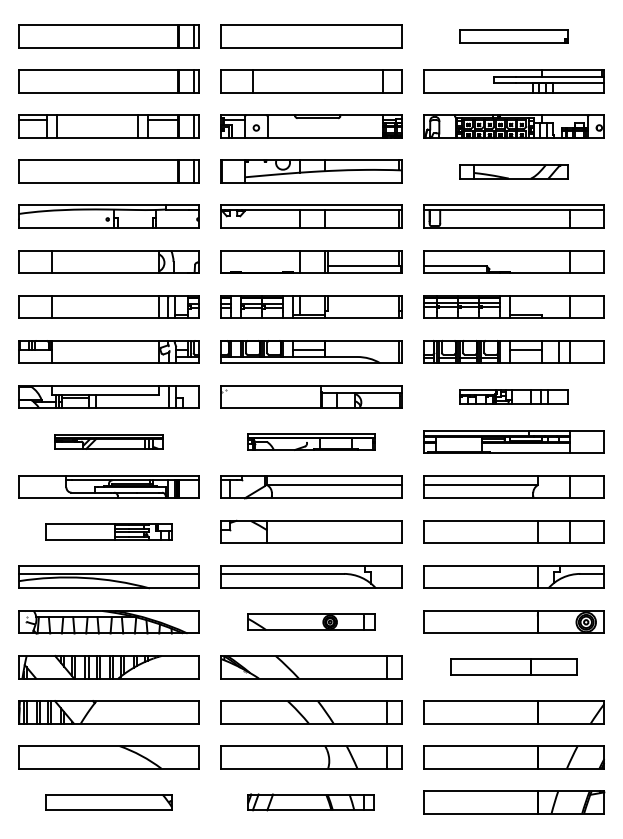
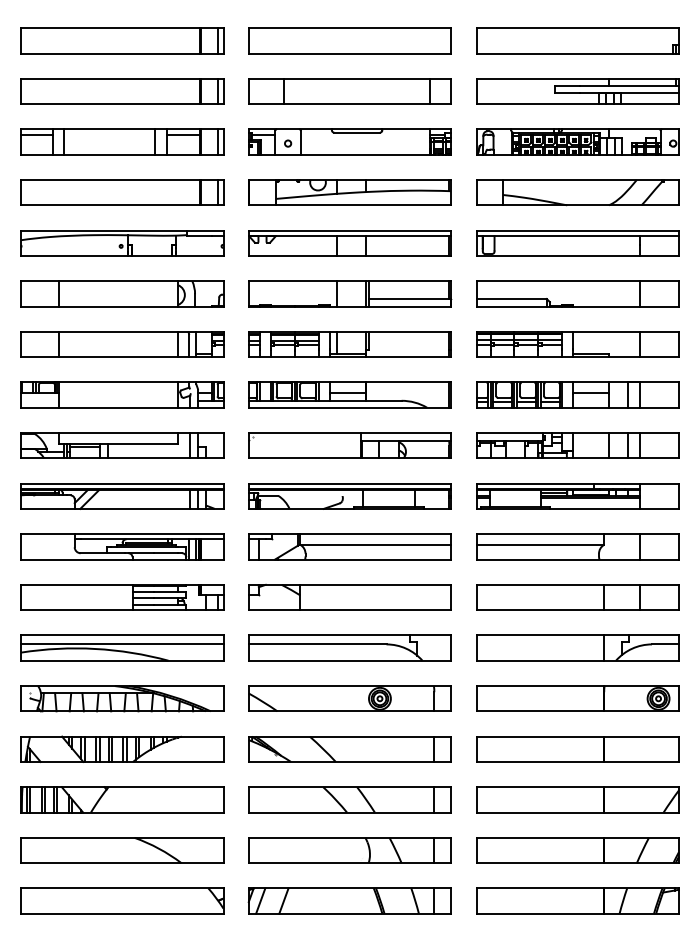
part: (514, 36) -> (577, 40), size x1.67
part: (514, 171) -> (577, 192), size x1.67
part: (514, 396) -> (577, 445), size x1.67
part: (108, 442) -> (122, 496), size x1.67
part: (311, 442) -> (349, 496), size x1.43
part: (108, 532) -> (122, 597), size x1.43
part: (311, 622) -> (349, 698), size x1.43
part: (514, 667) -> (577, 749), size x1.43
part: (108, 801) -> (122, 900), size x1.43
part: (311, 801) -> (349, 900), size x1.43

